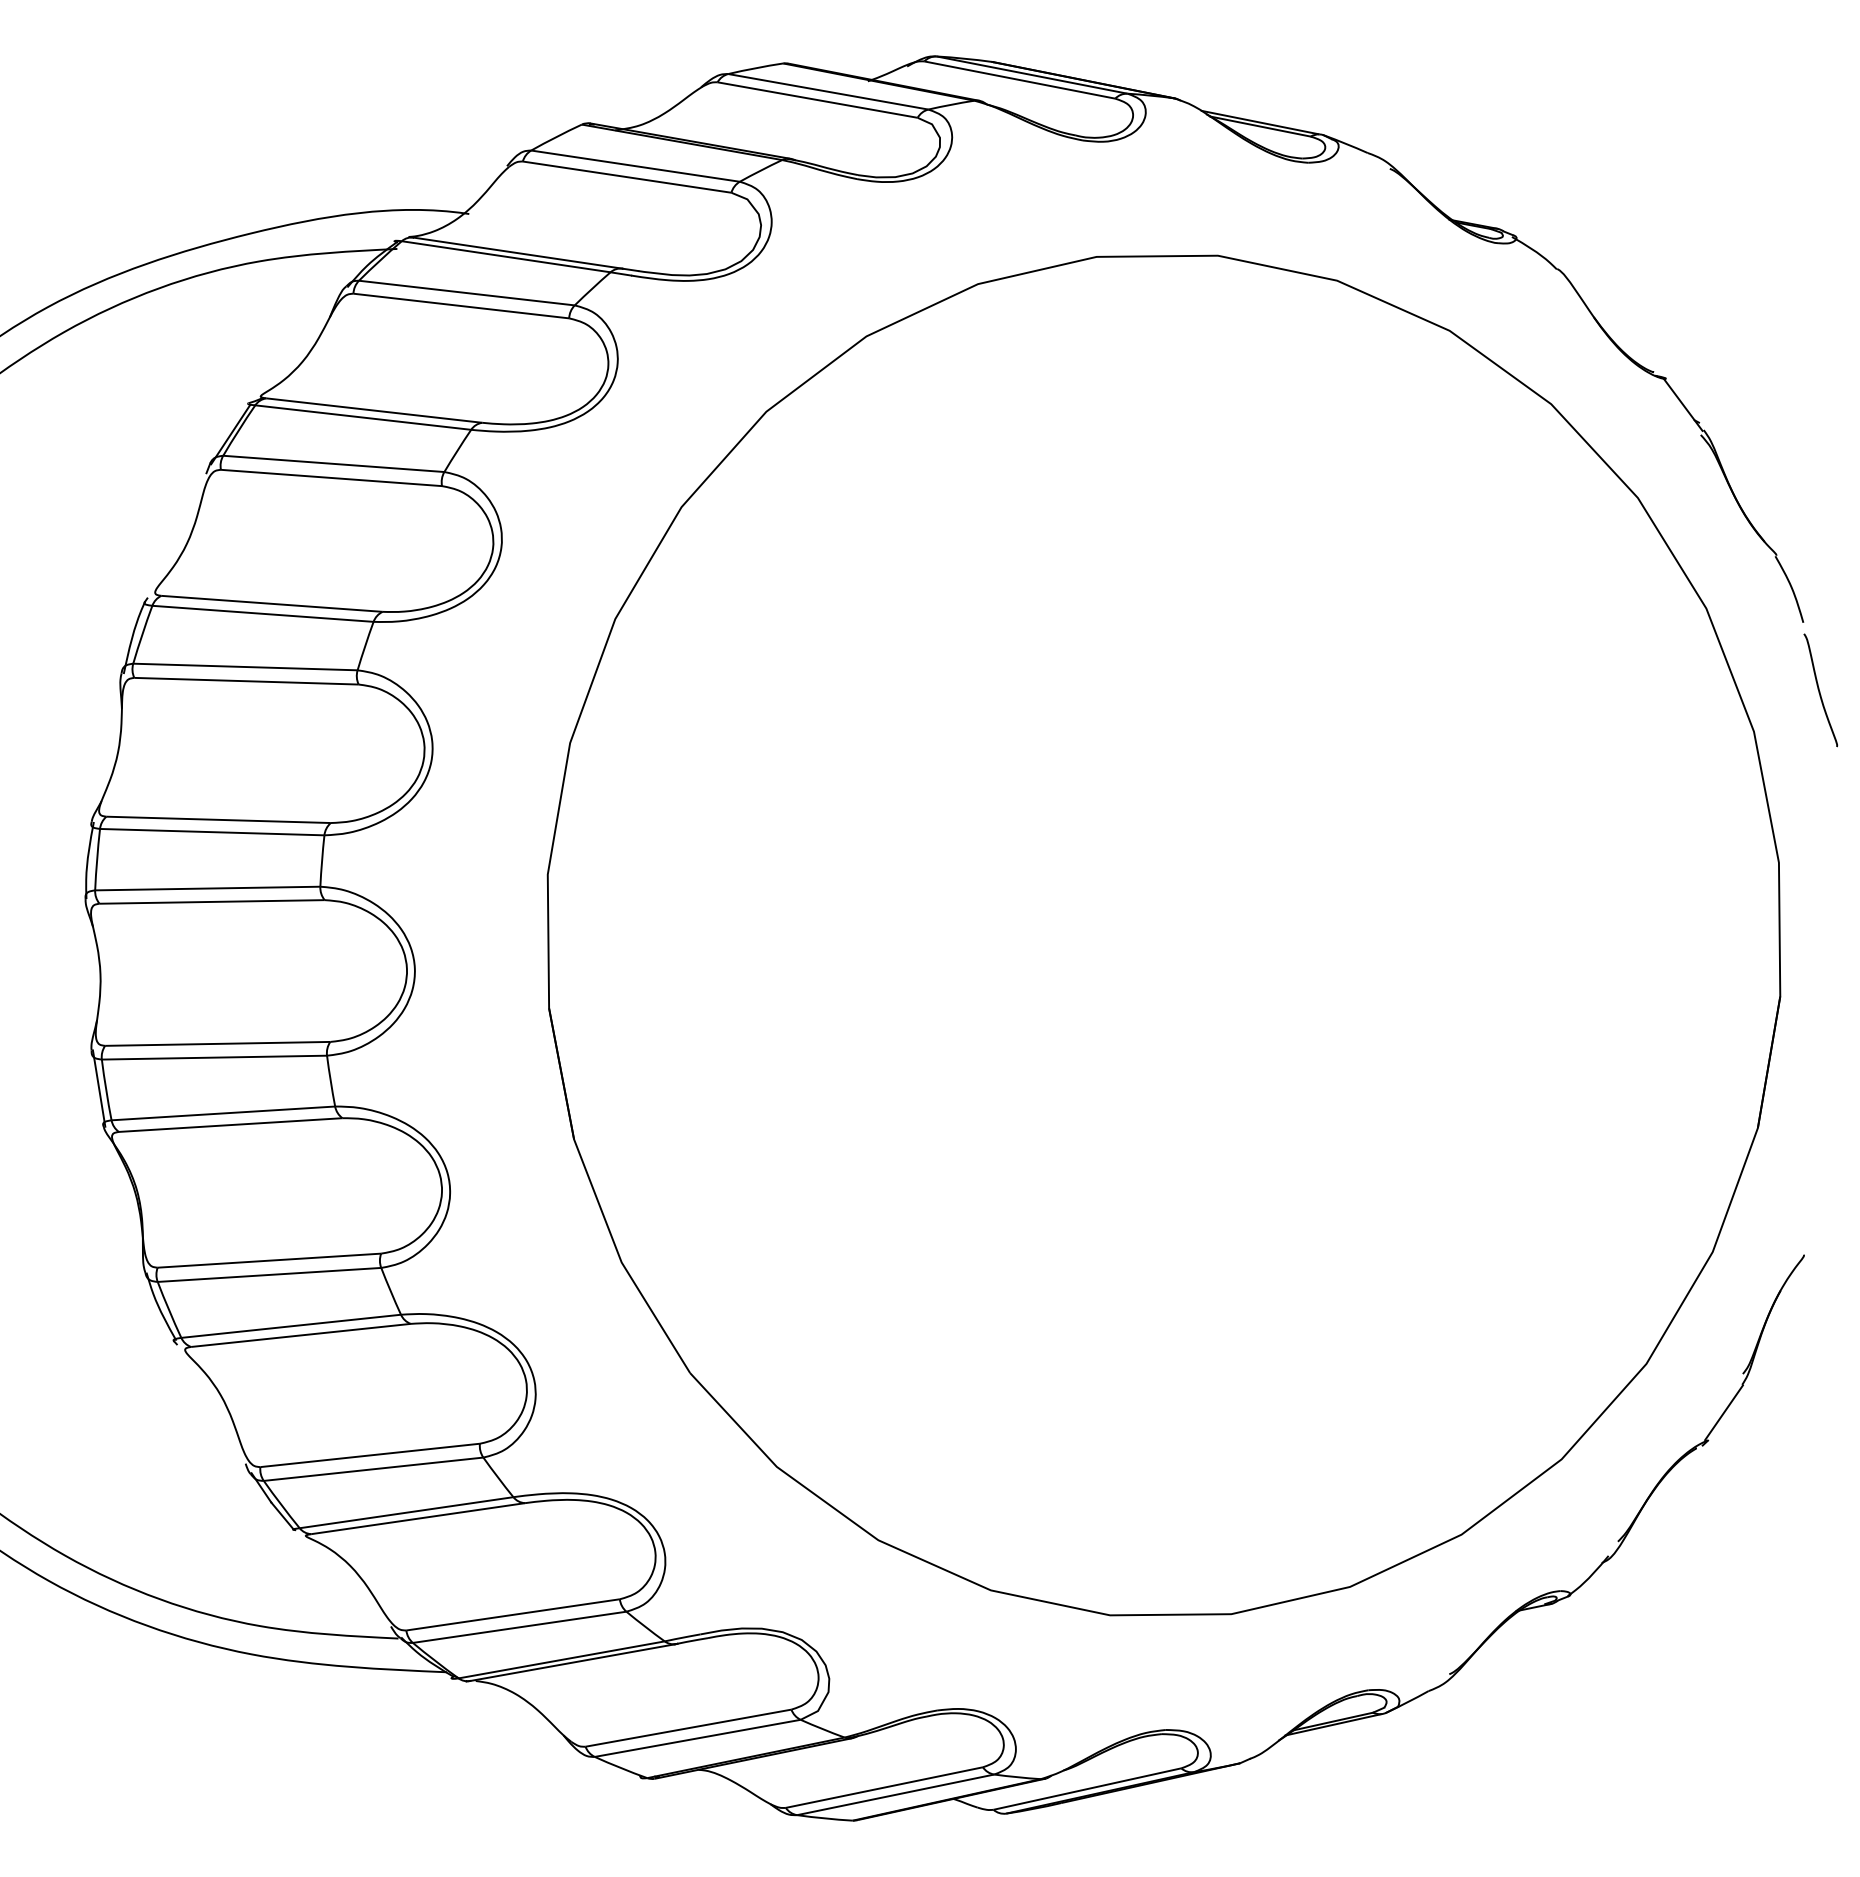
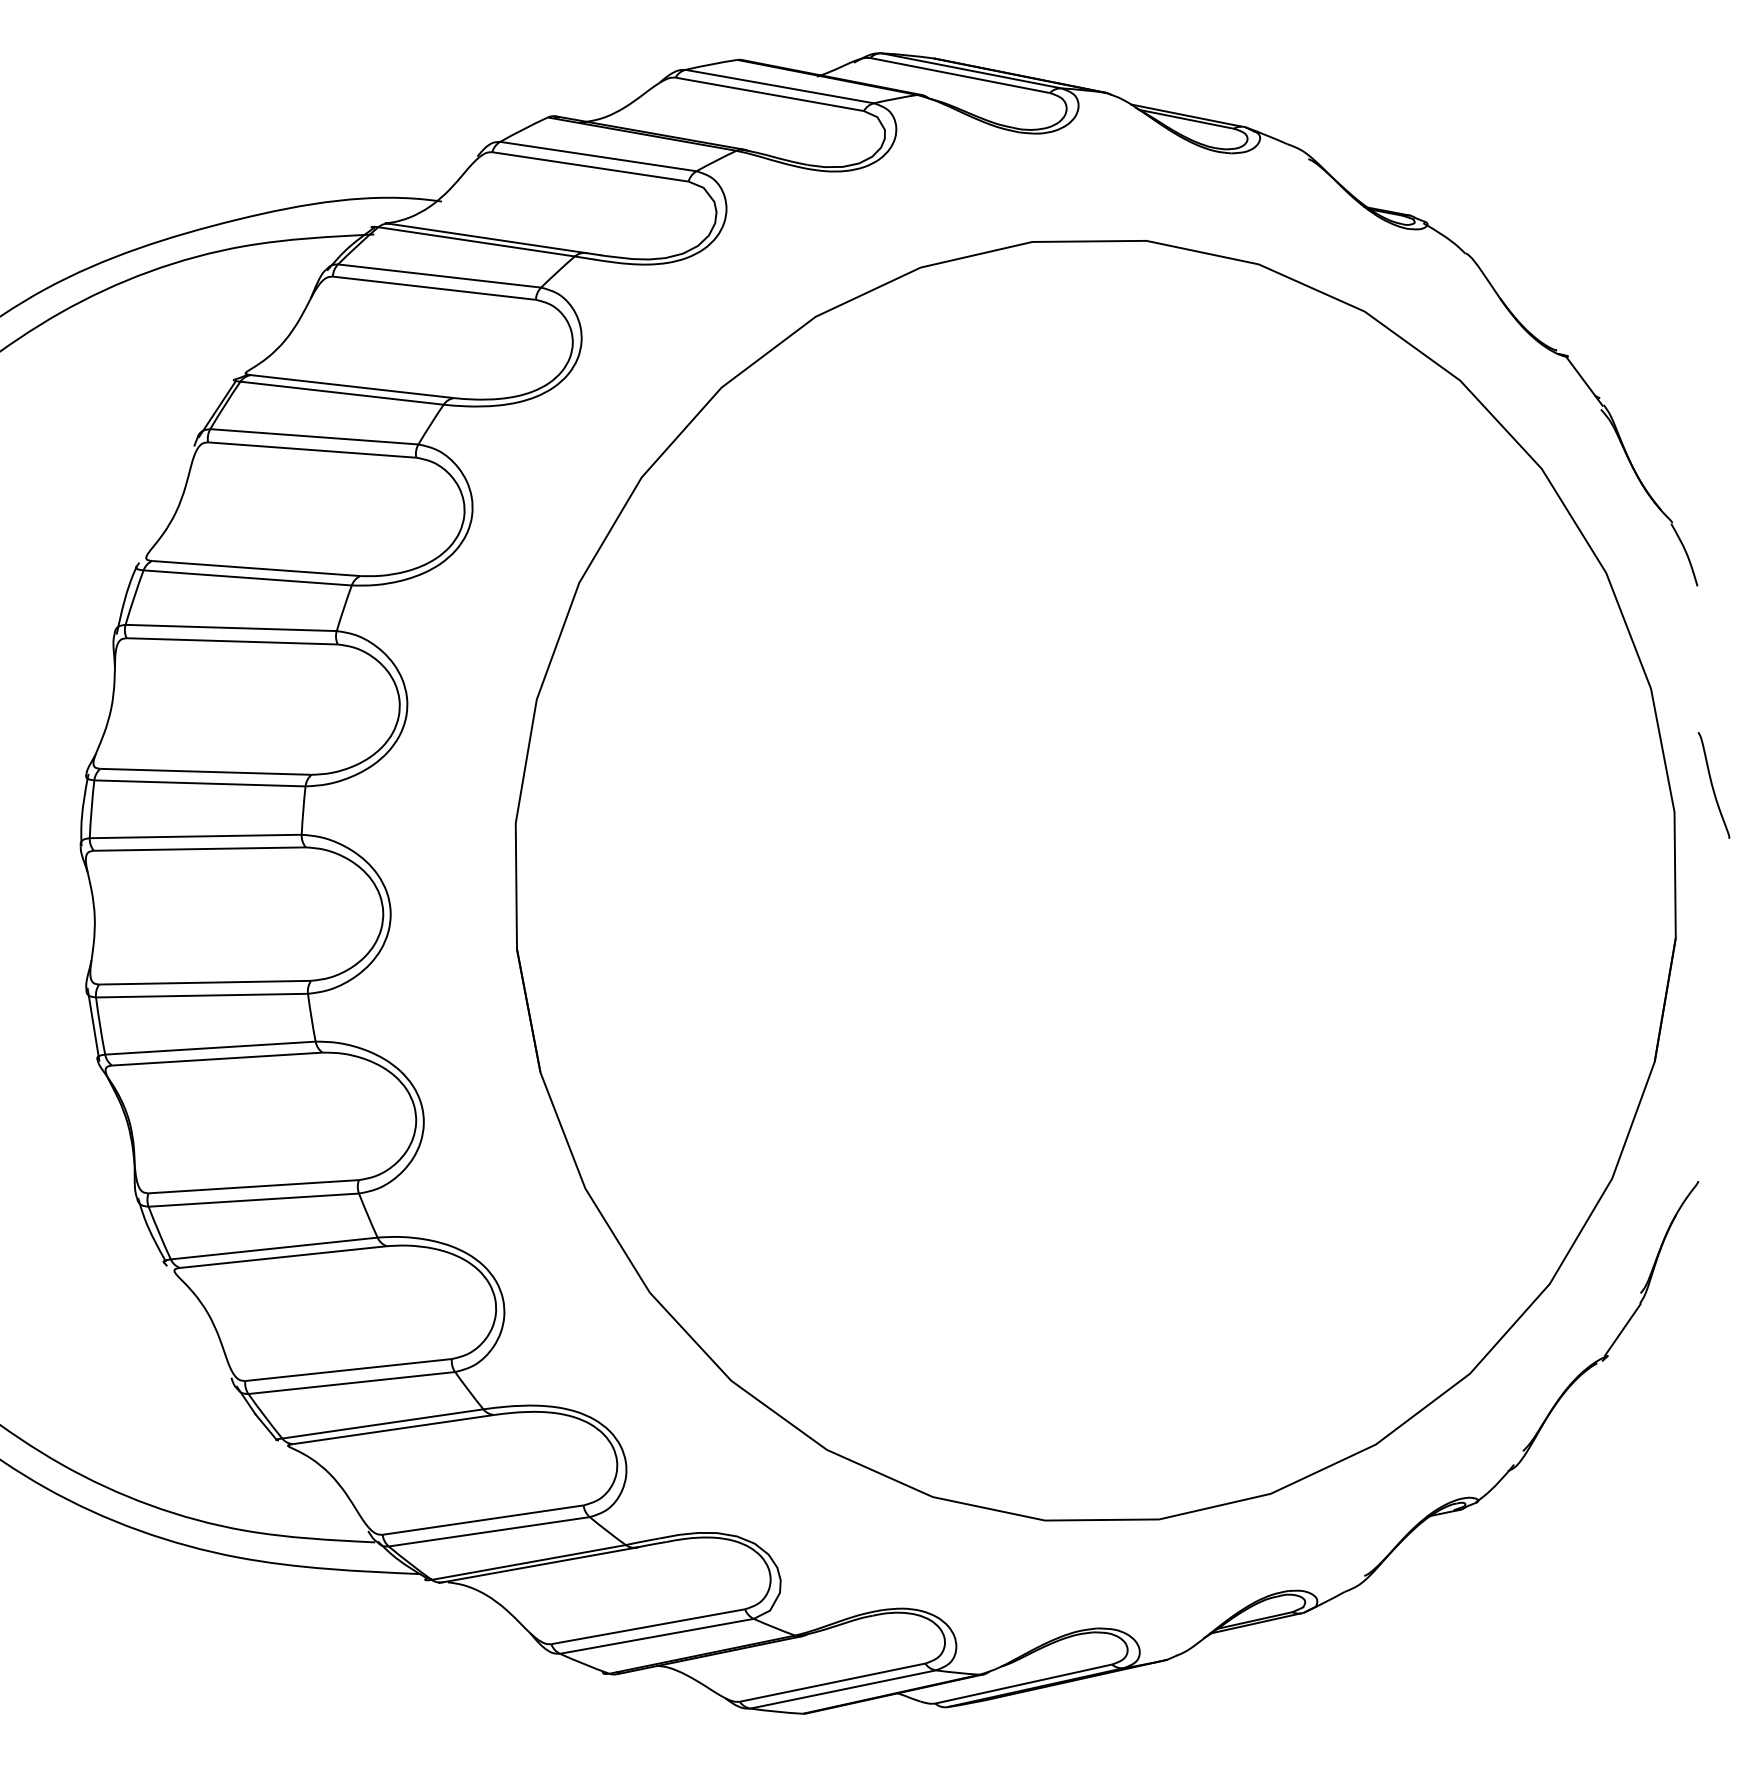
curve: (1819, 690) -> (1712, 785), moved

